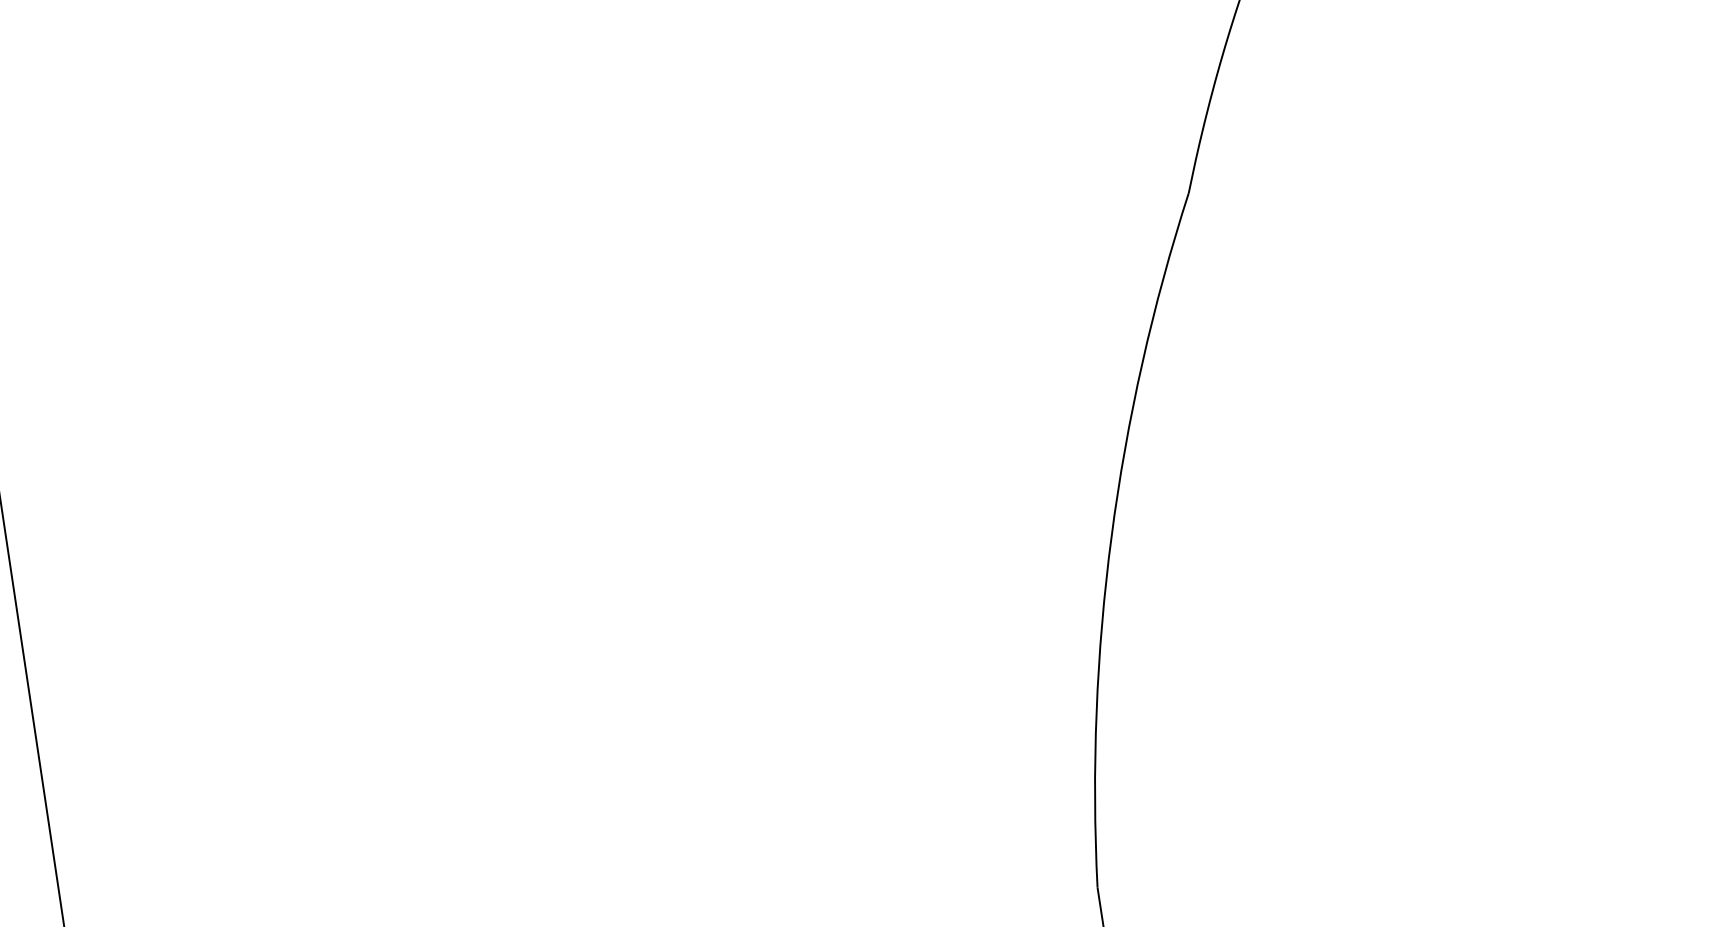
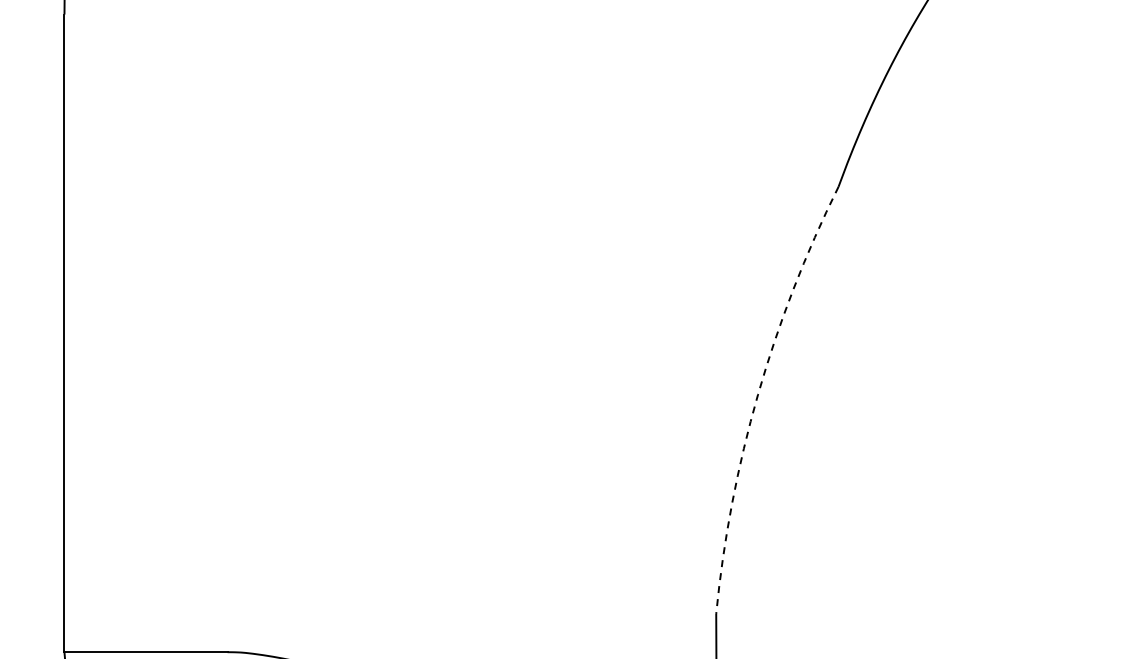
arc: (1110, 535) -> (757, 394), solid -> dashed

